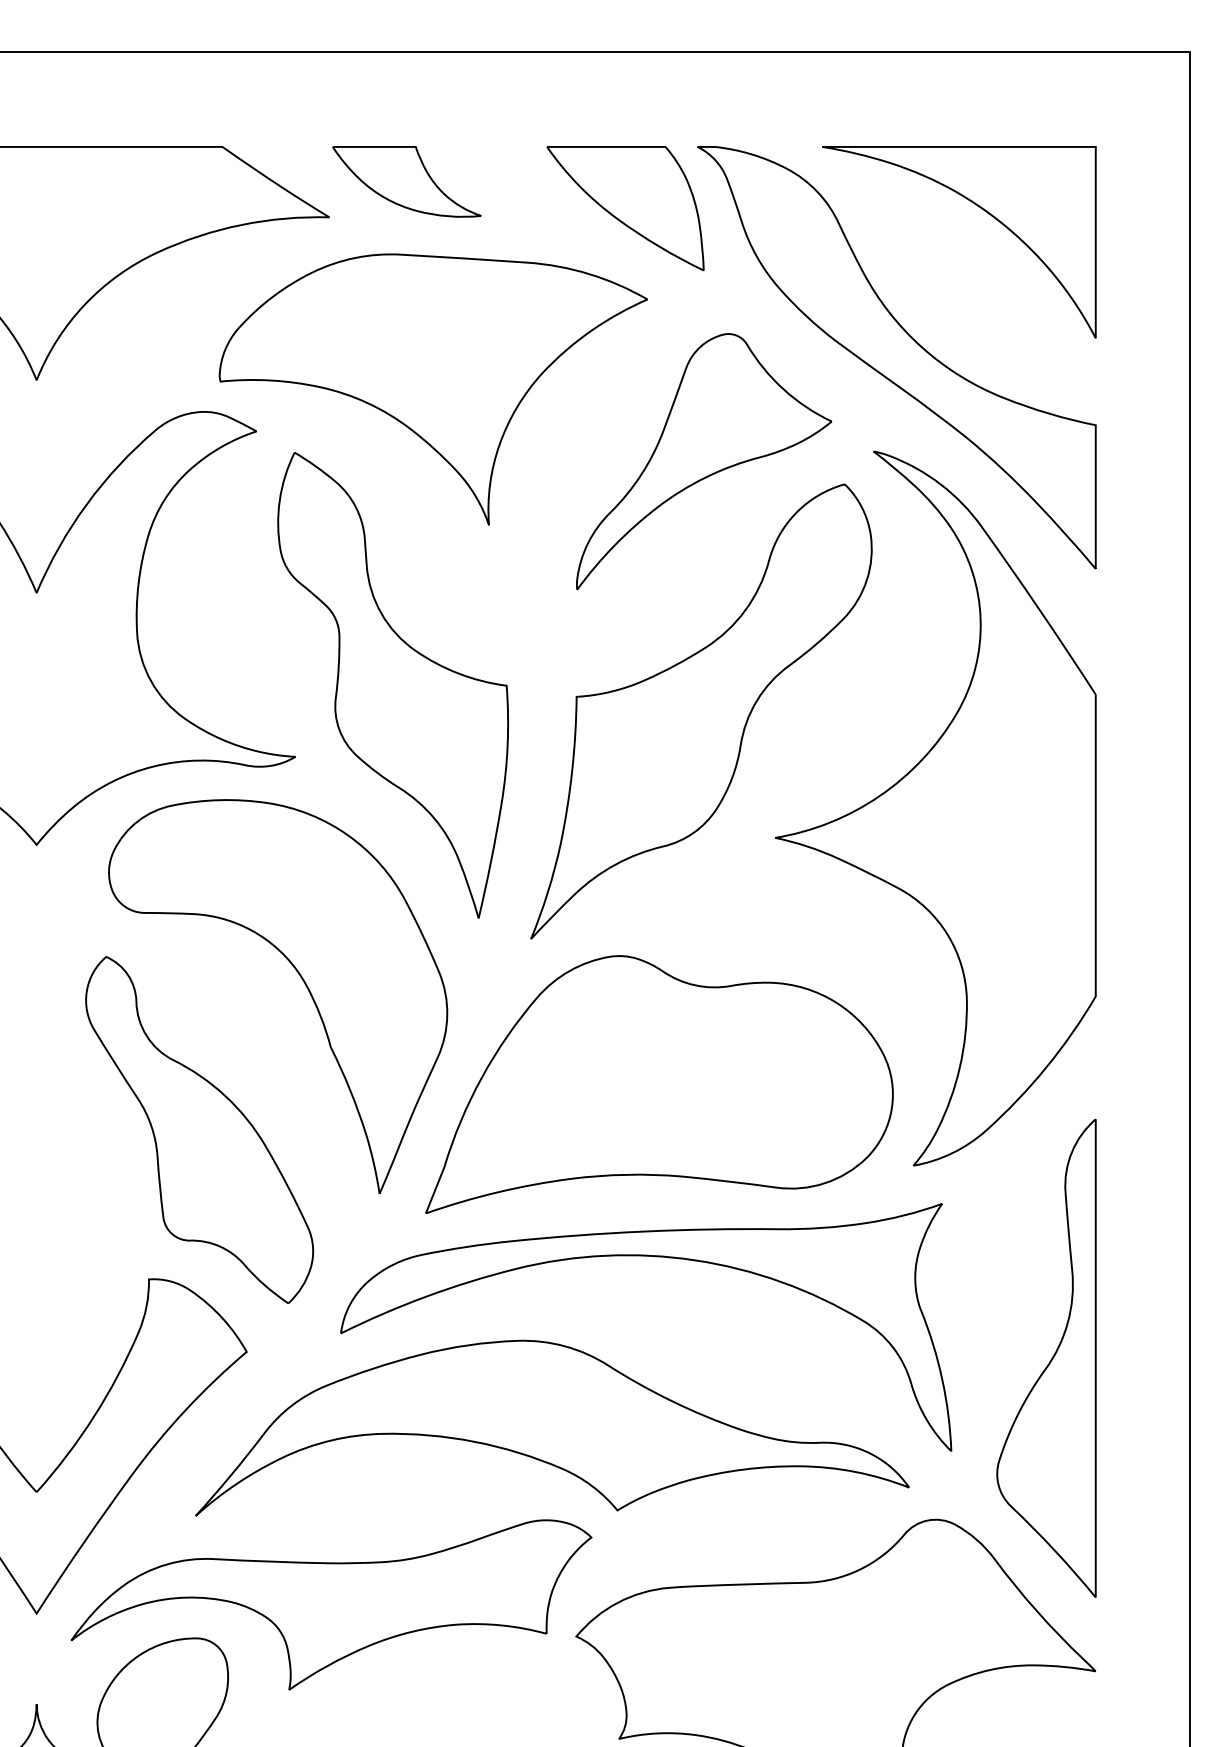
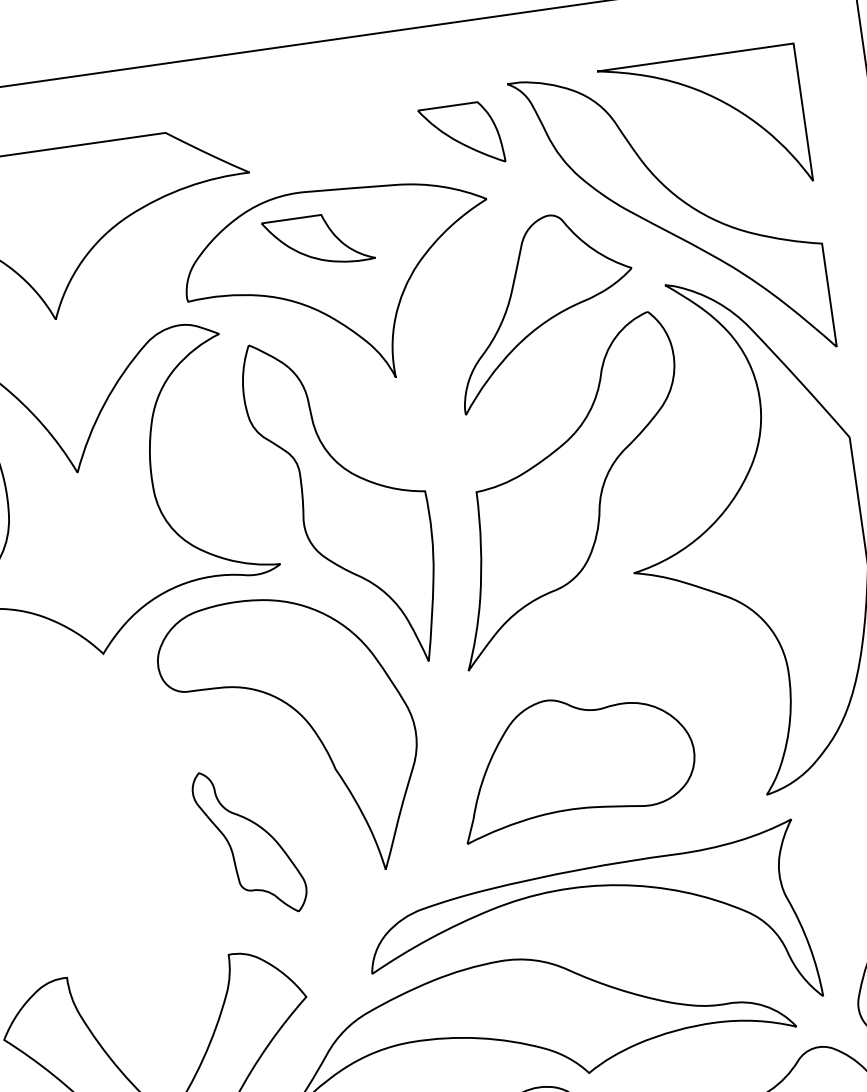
part: (406, 181) -> (318, 240), moved
part: (625, 208) -> (461, 135), size x0.7
part: (659, 1084) -> (575, 762), size x0.7
part: (199, 1129) -> (249, 841), size x0.6

